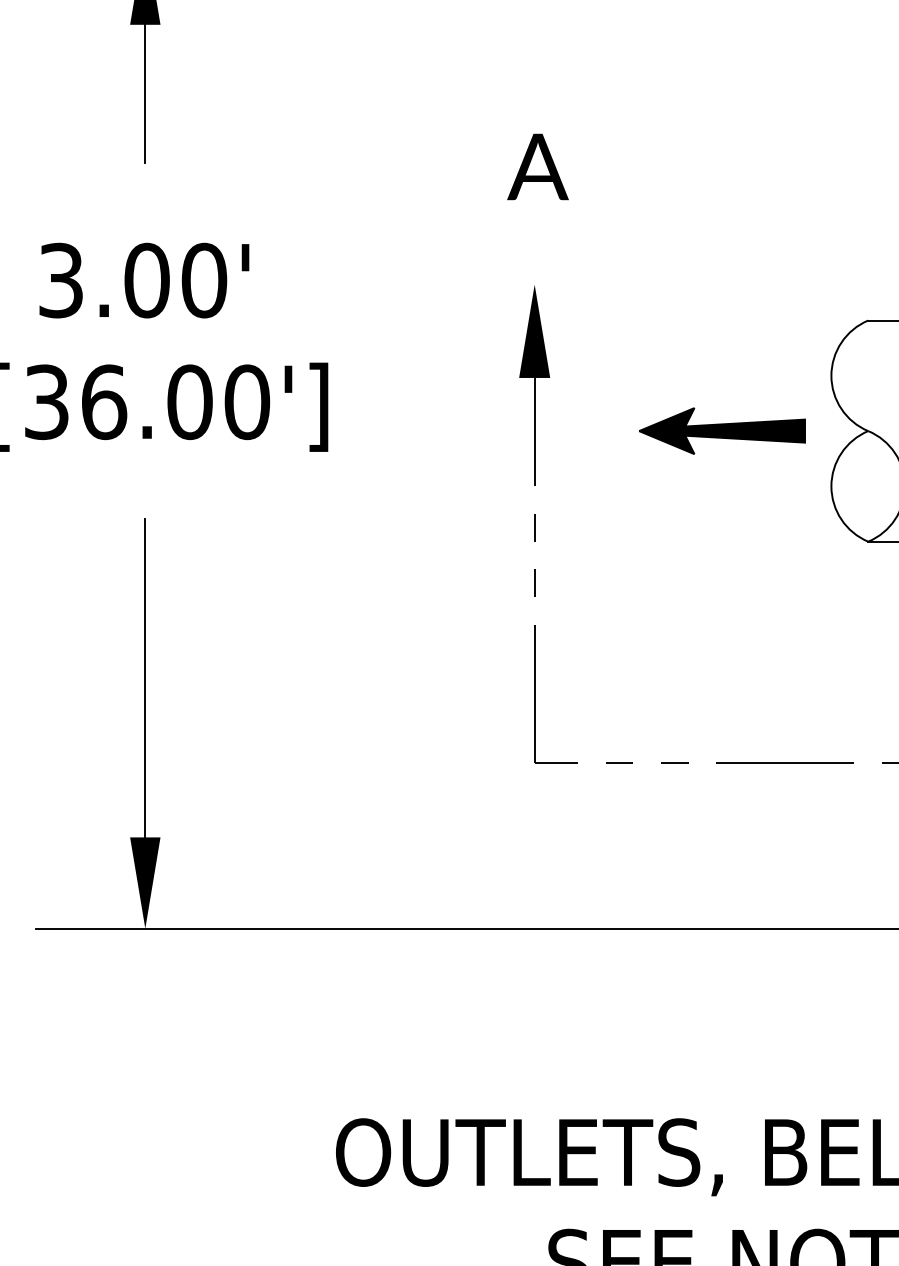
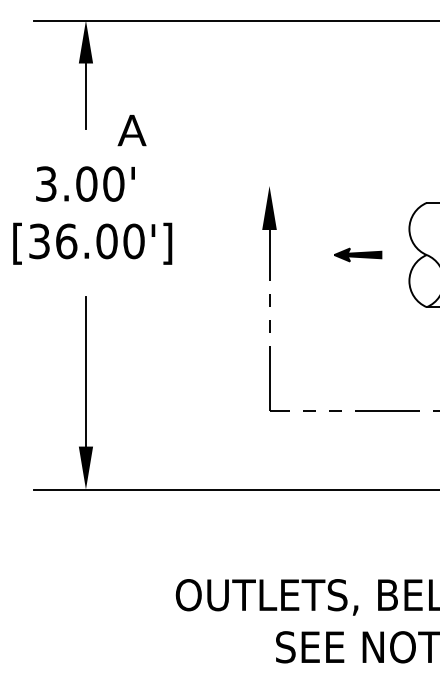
text: (536, 166) -> (131, 130), moved
part: (721, 429) -> (357, 254), size x0.6

